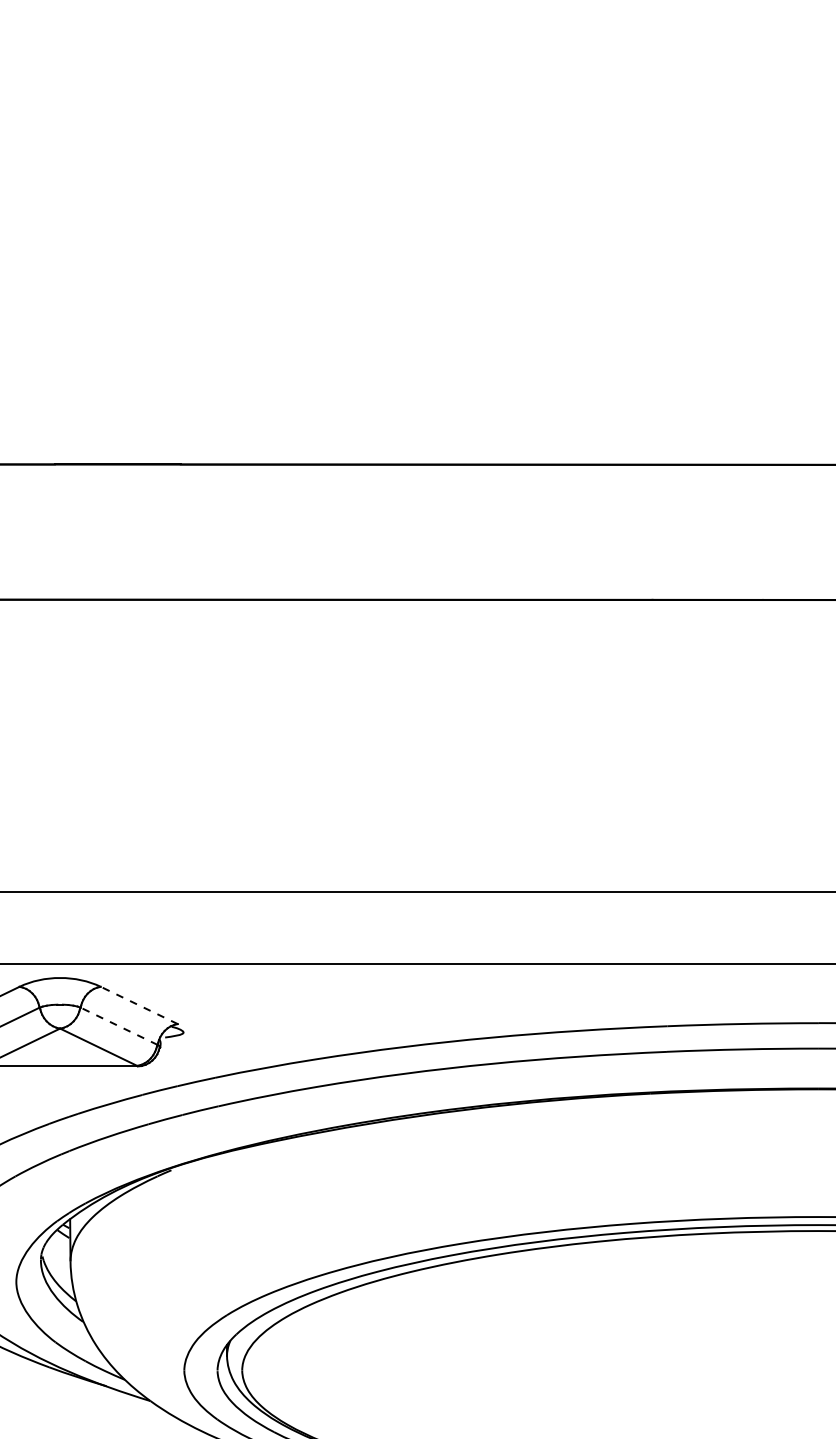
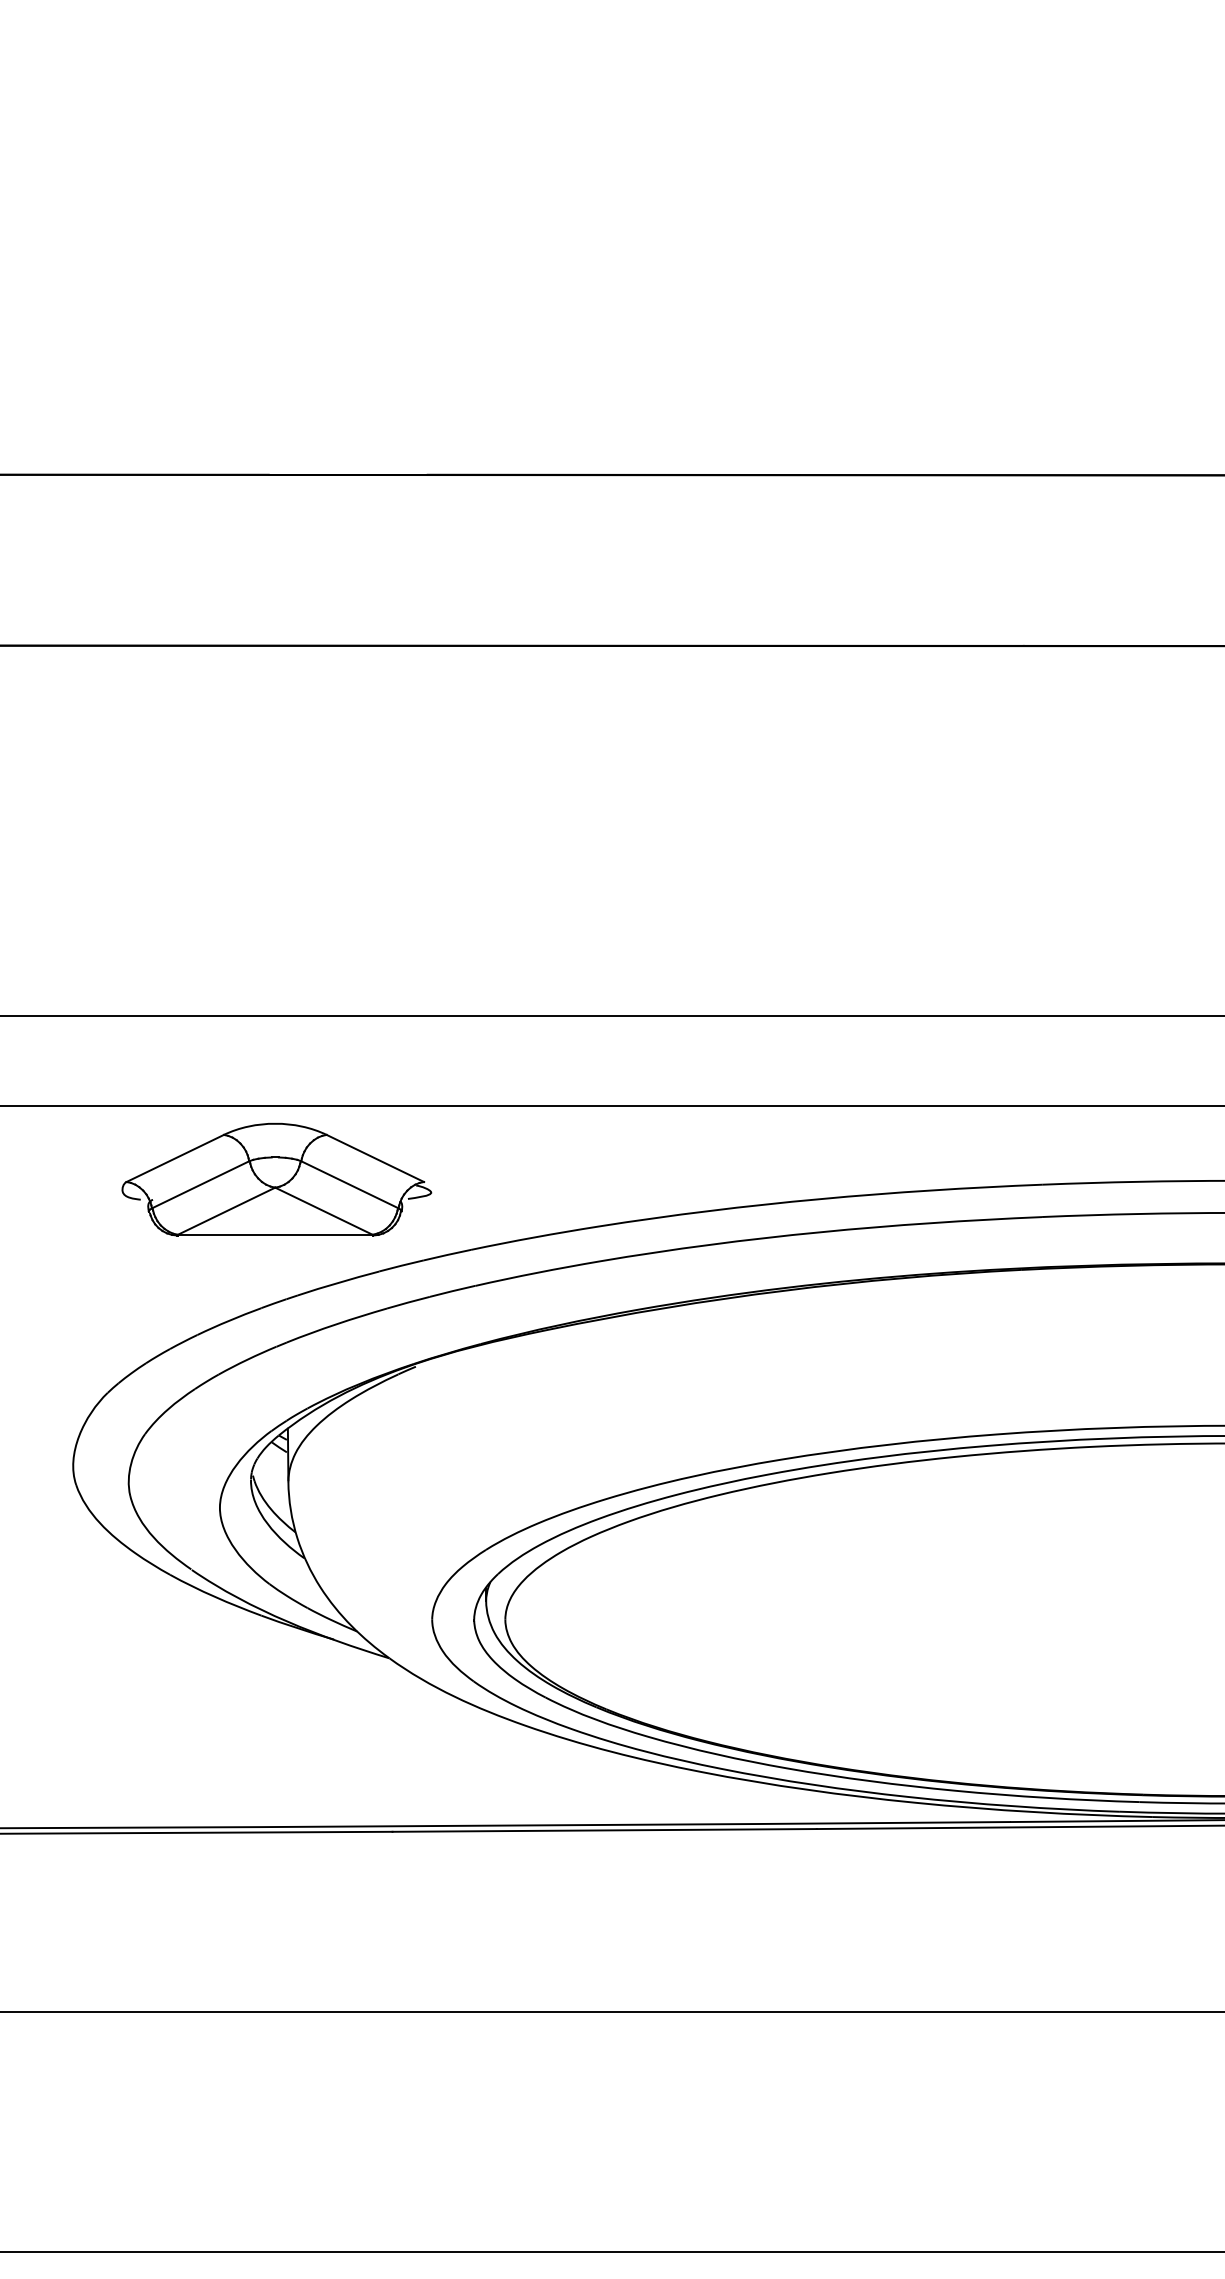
line: (138, 1005) -> (374, 1158), dashed -> solid
line: (118, 1026) -> (349, 1184), dashed -> solid

